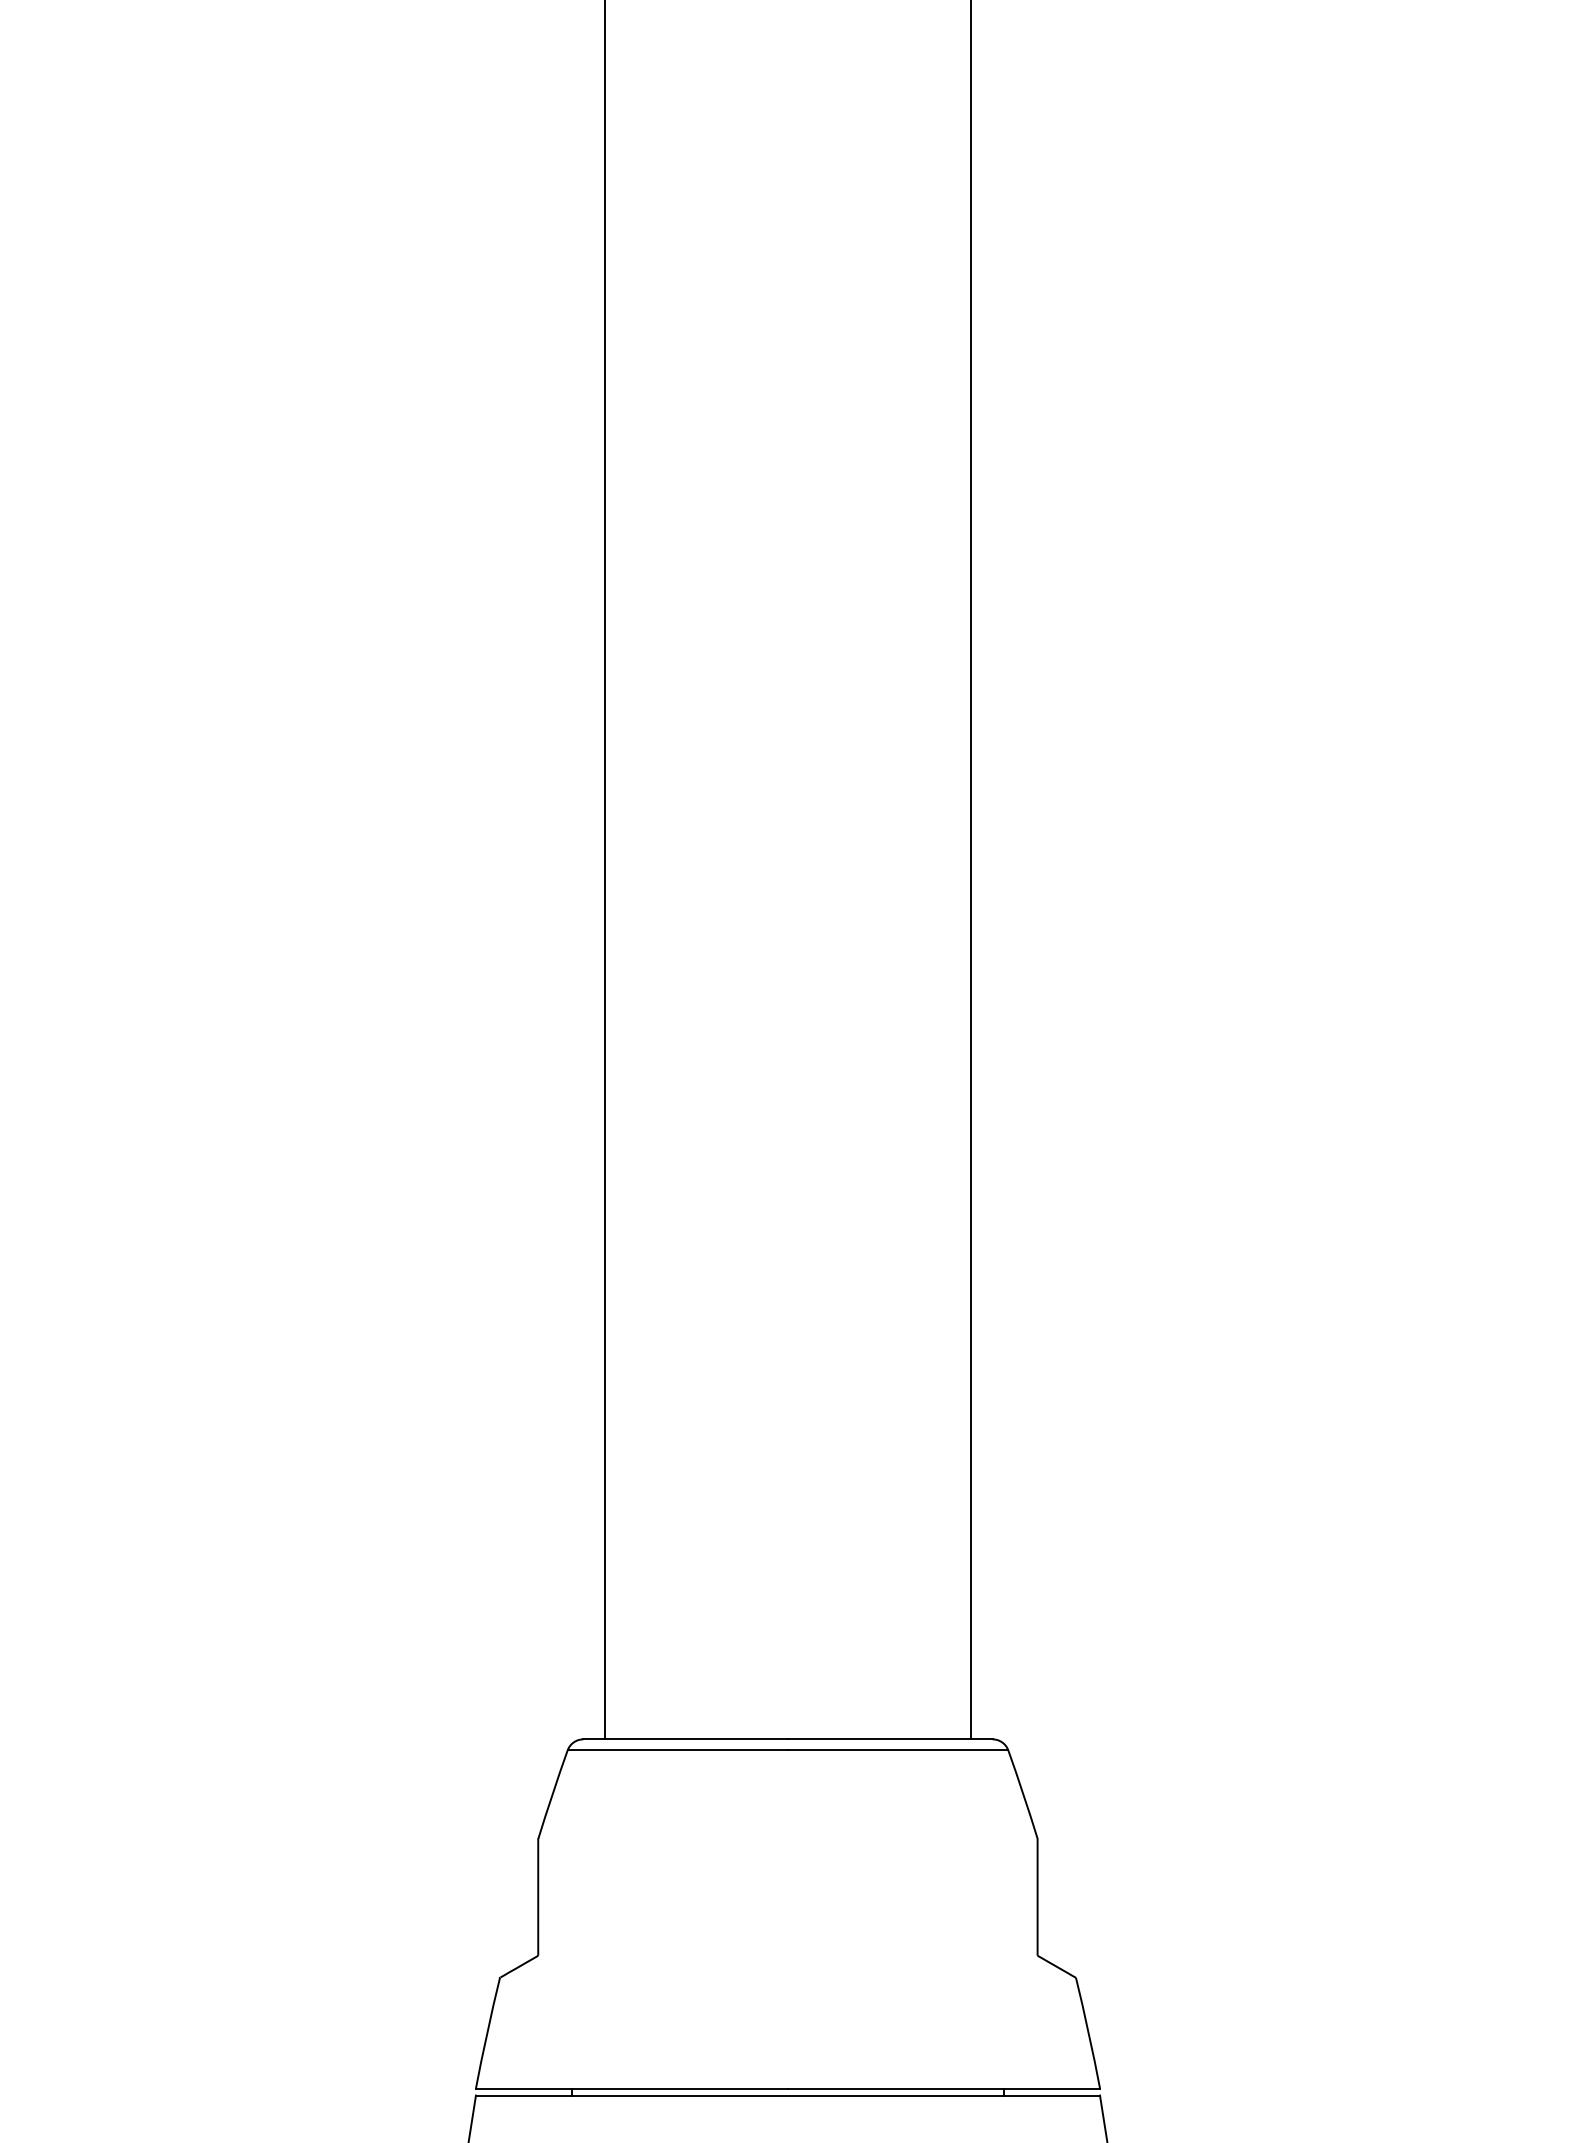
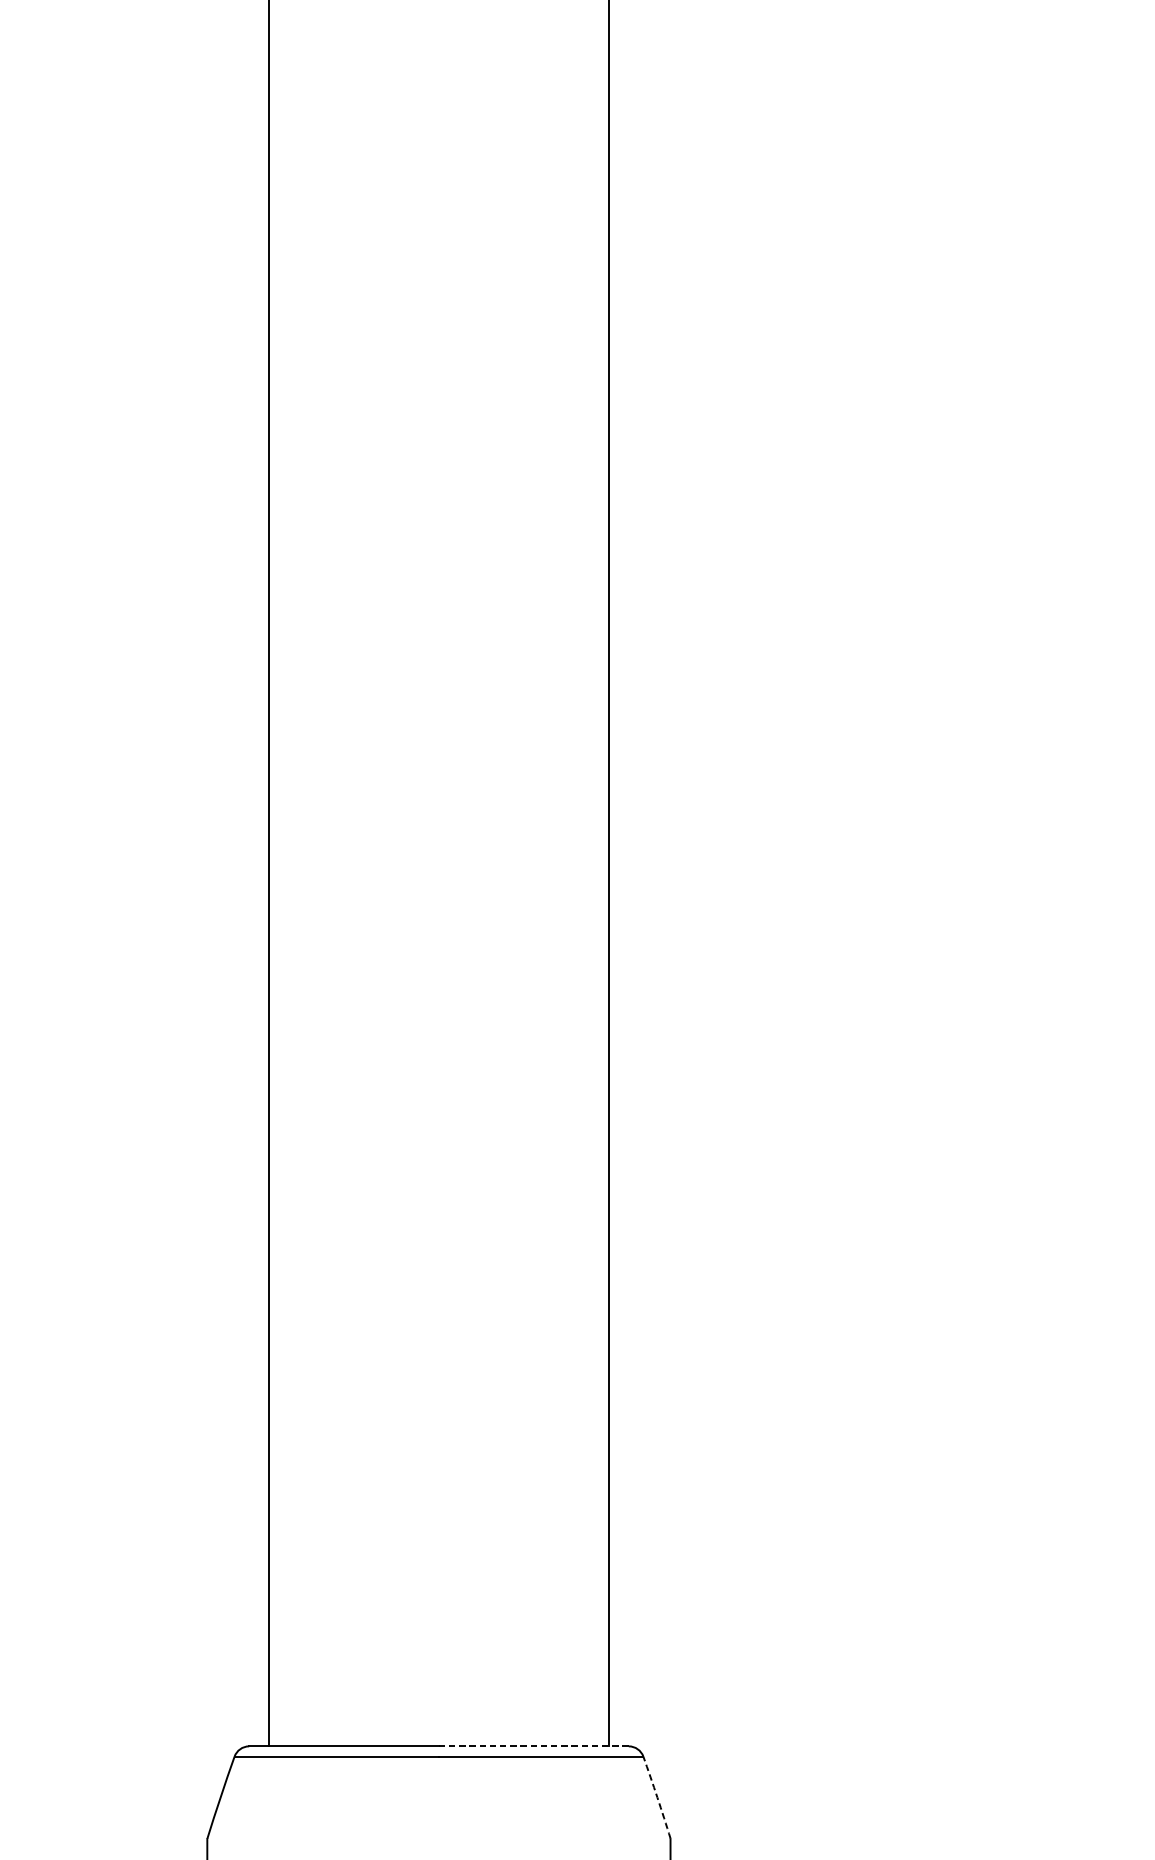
line: (889, 1739) -> (533, 1746), solid -> dashed
arc: (1023, 1794) -> (657, 1797), solid -> dashed

